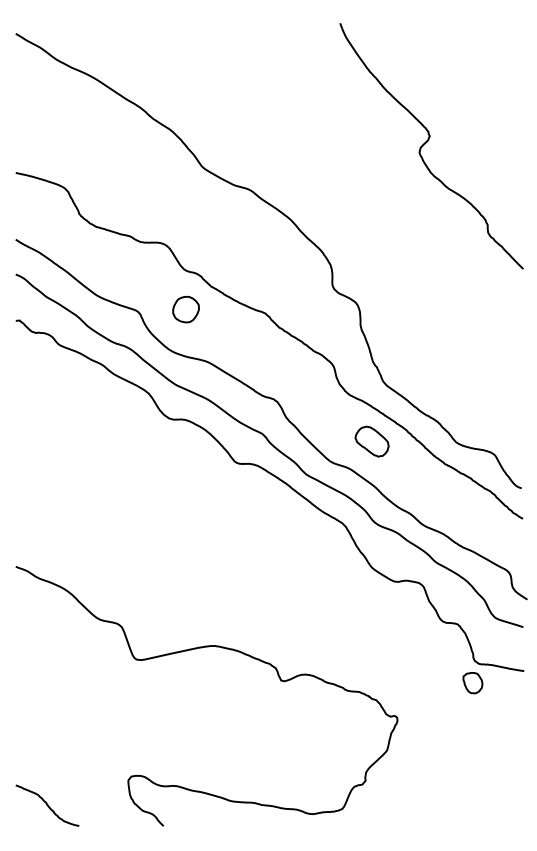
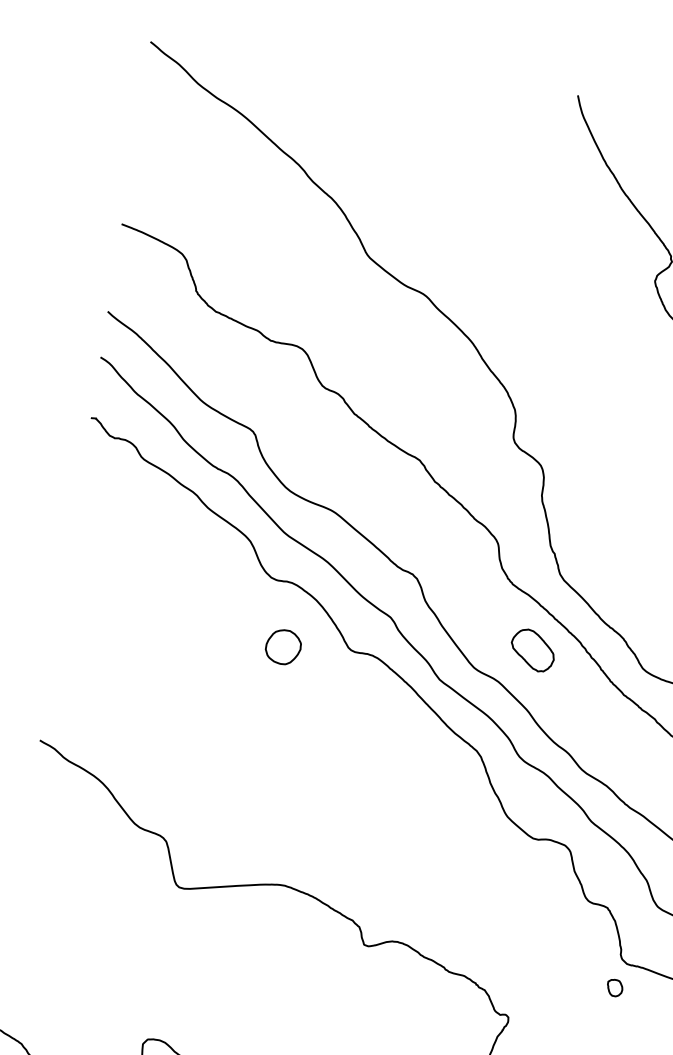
part: (185, 309) -> (282, 646), moved
part: (472, 683) -> (614, 988), size x0.6

